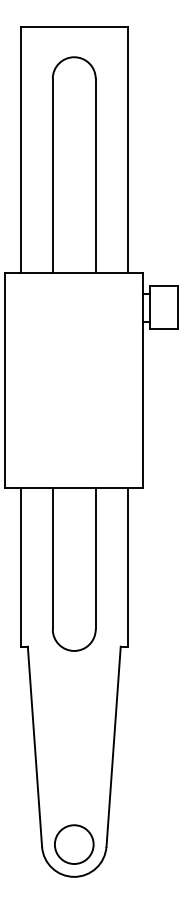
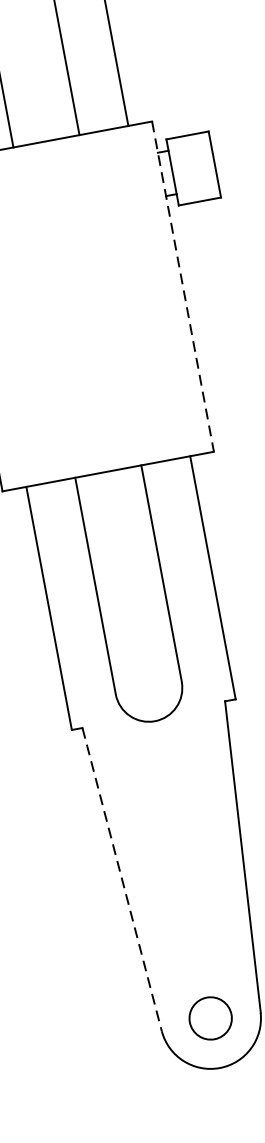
line: (143, 380) -> (183, 286), solid -> dashed
line: (35, 747) -> (123, 880), solid -> dashed
circle: (74, 844) -> (210, 1018), size x0.7

